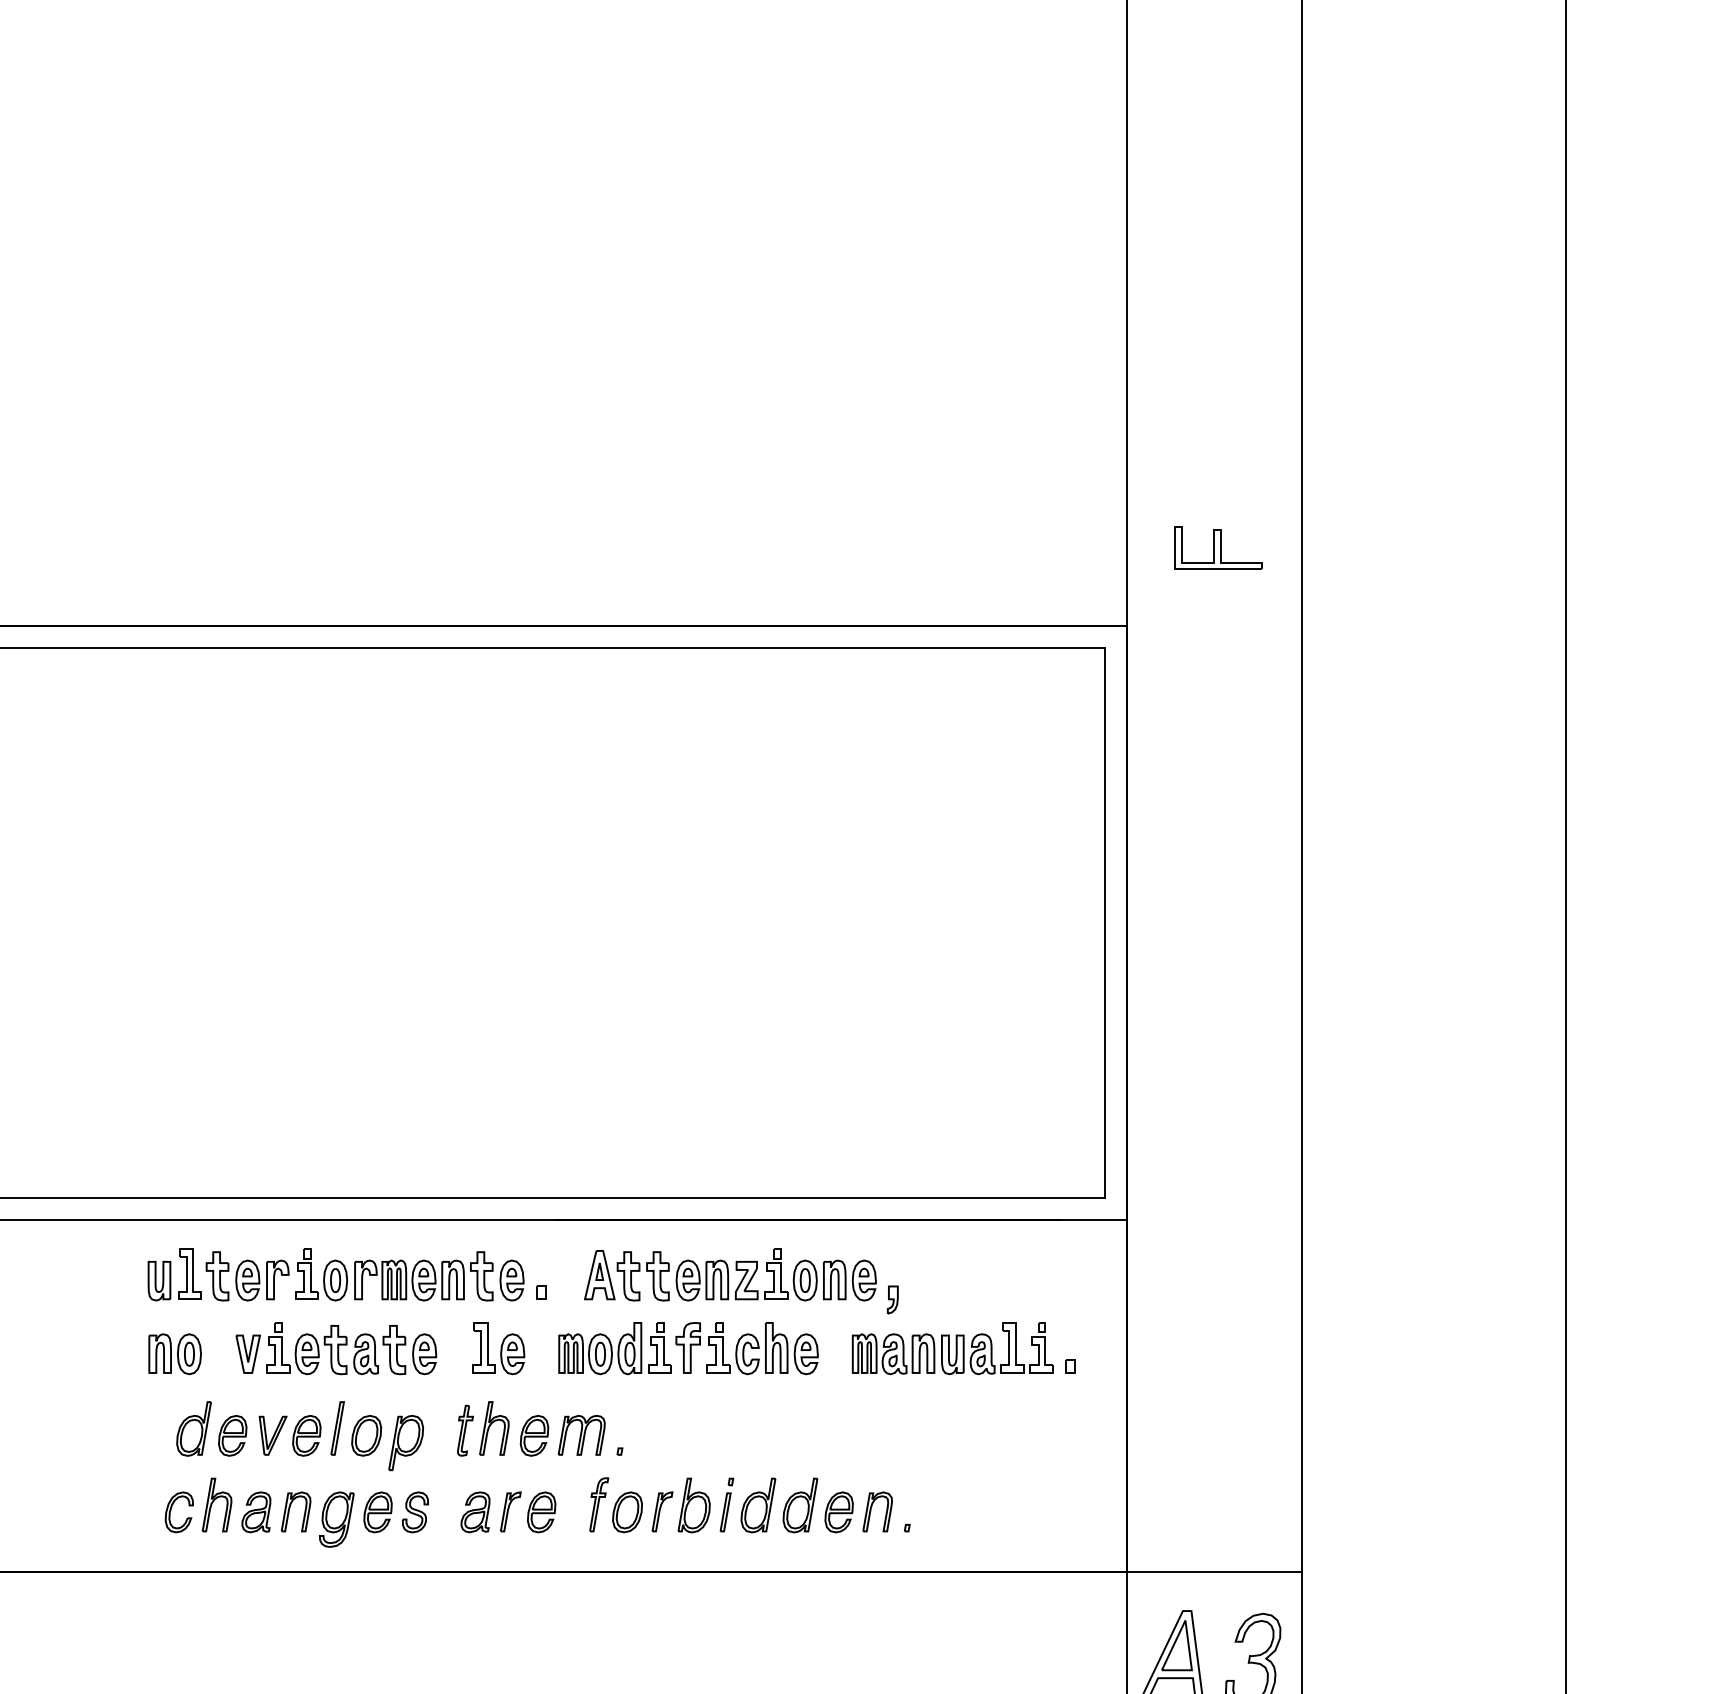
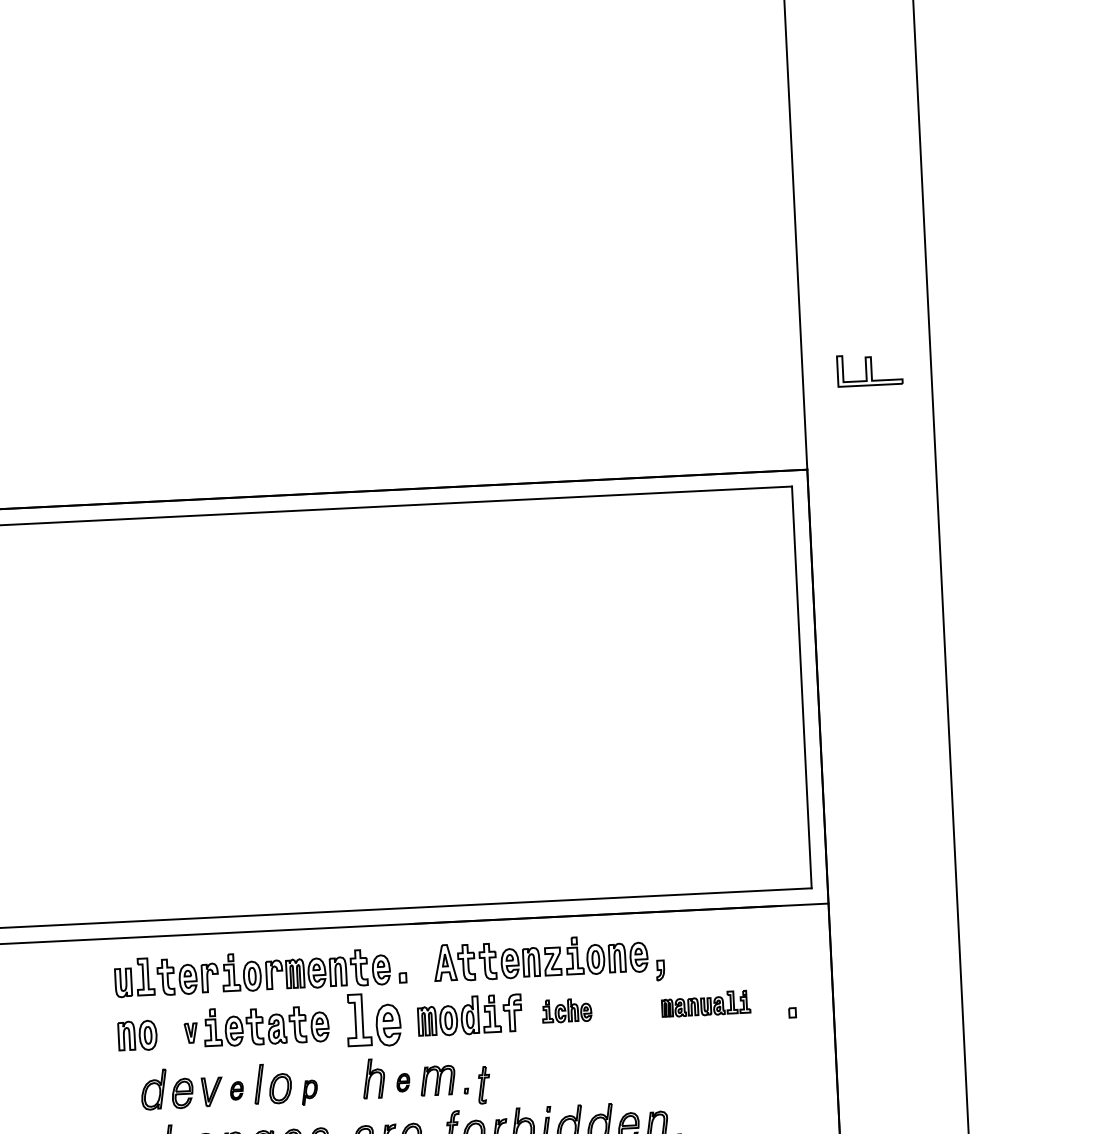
part: (1218, 547) -> (869, 369), moved
part: (498, 1348) -> (373, 1020), size x1.4
part: (762, 1348) -> (566, 1010), size x0.6
part: (952, 1348) -> (705, 1003), size x0.6
part: (247, 1353) -> (190, 1032), size x0.7
part: (465, 1430) -> (484, 1085), moved
part: (306, 1435) -> (236, 1090), size x0.6
part: (534, 1435) -> (403, 1082), size x0.6
part: (405, 1443) -> (309, 1092), size x0.6

